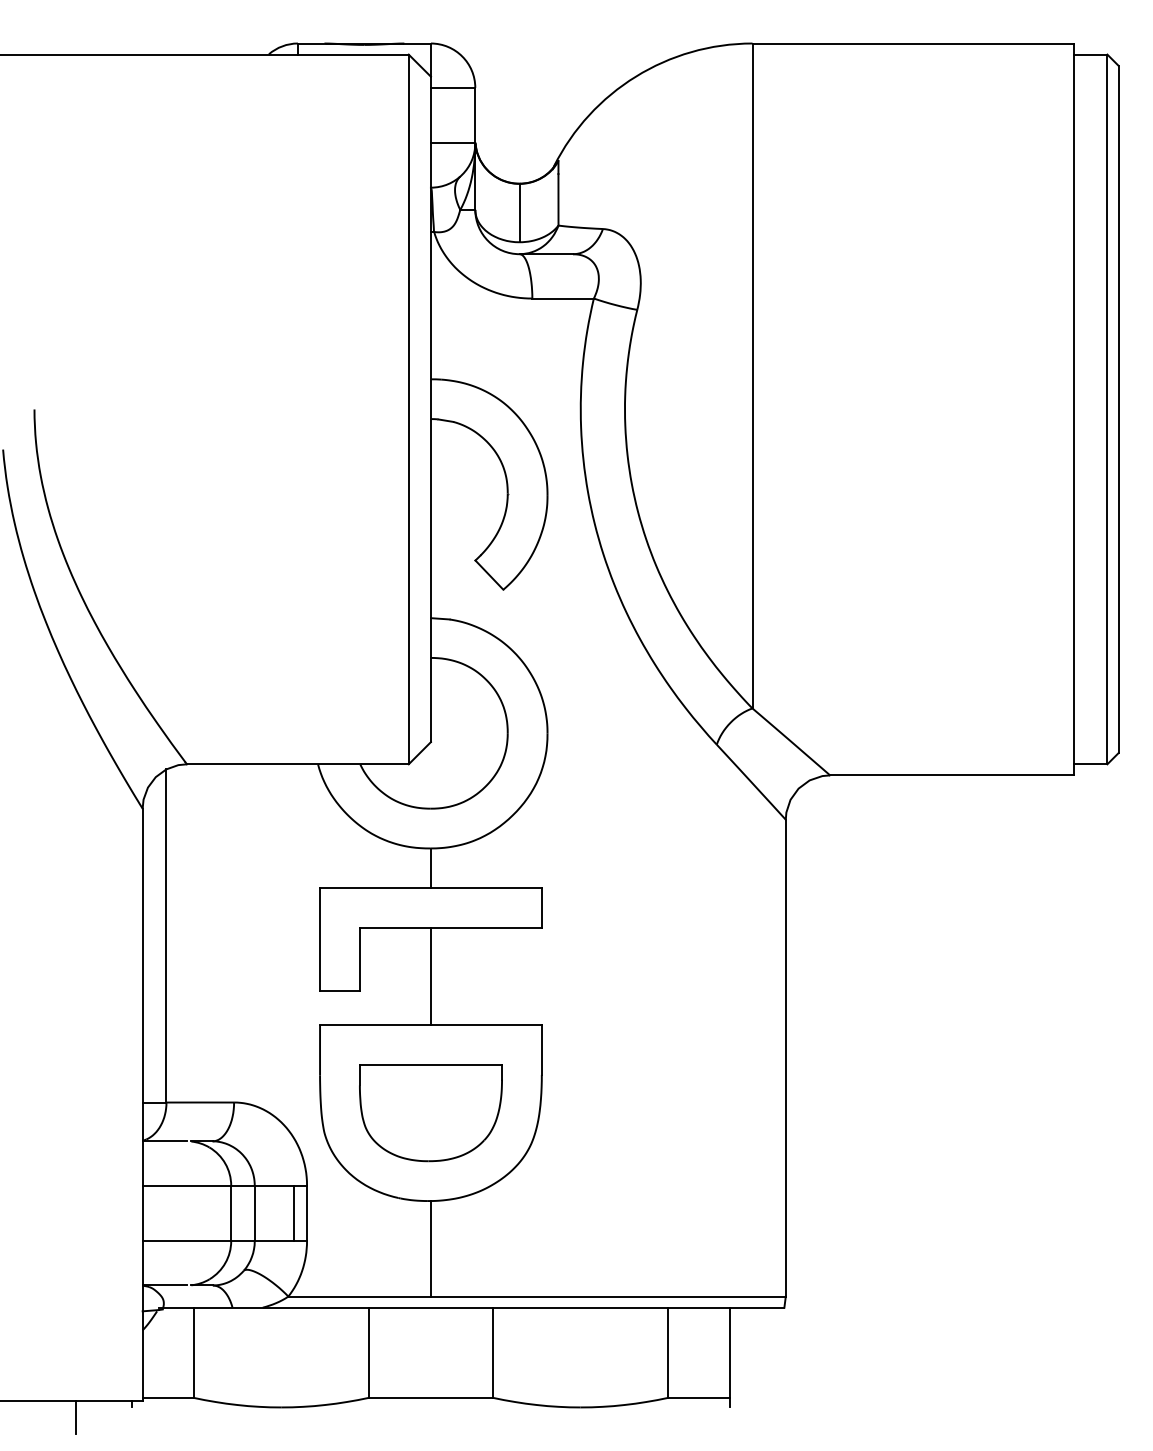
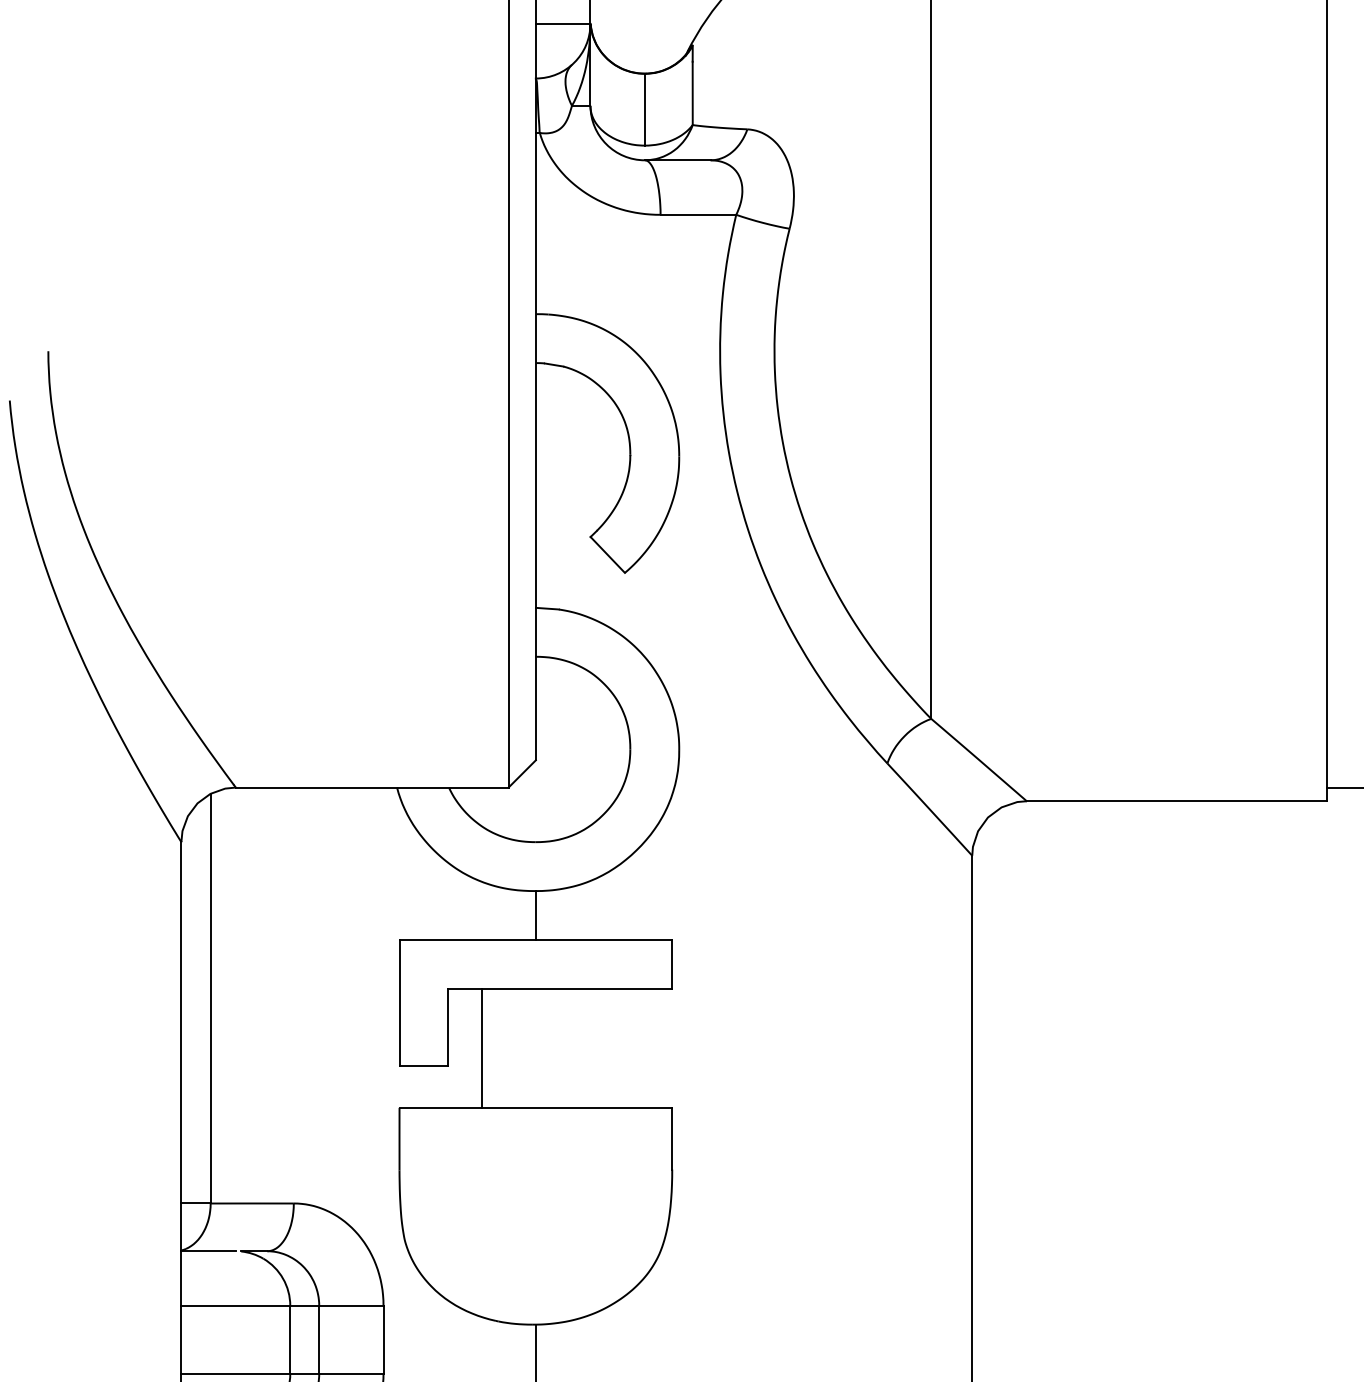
line: (430, 976) -> (481, 1048), moved
part: (430, 1113) -> (535, 1216), removed
line: (293, 1213) -> (366, 1339), removed

